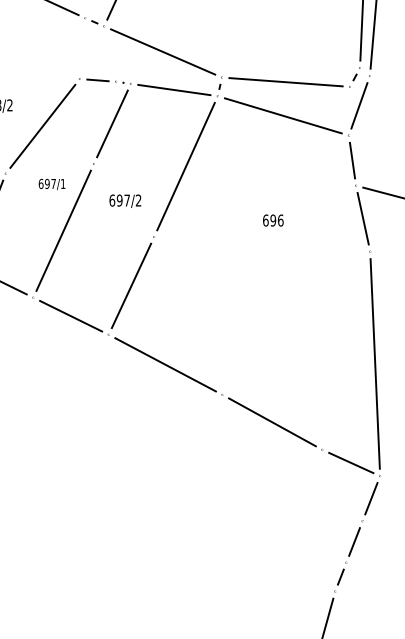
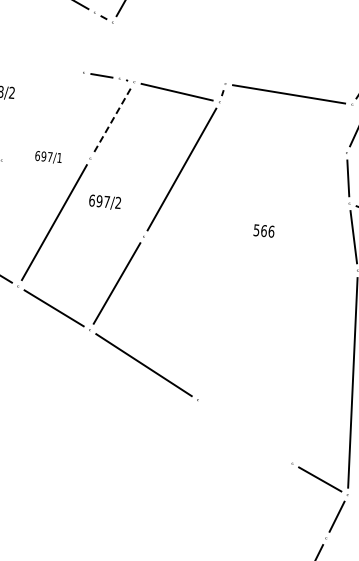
line: (163, 51) -> (169, 52), removed
line: (282, 115) -> (282, 127), removed
line: (112, 123) -> (112, 120), solid -> dashed
line: (42, 125) -> (42, 115), removed
text: (51, 184) -> (47, 157), moved
text: (125, 200) -> (105, 201), moved
text: (269, 220) -> (260, 230), 696 -> 566
line: (272, 422) -> (245, 432), removed

